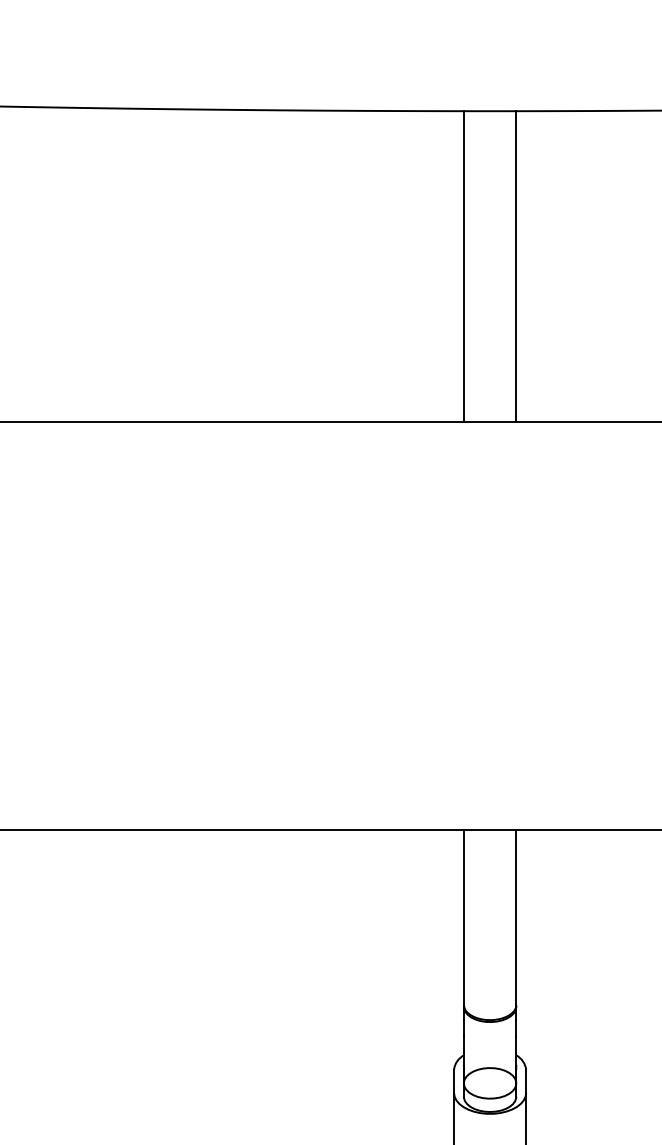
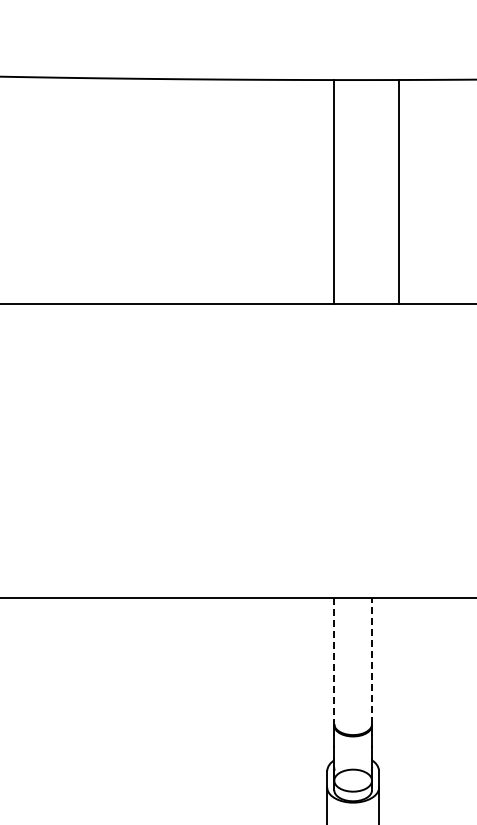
line: (516, 267) -> (399, 192), moved
line: (464, 918) -> (334, 661), solid -> dashed
line: (516, 918) -> (372, 661), solid -> dashed

